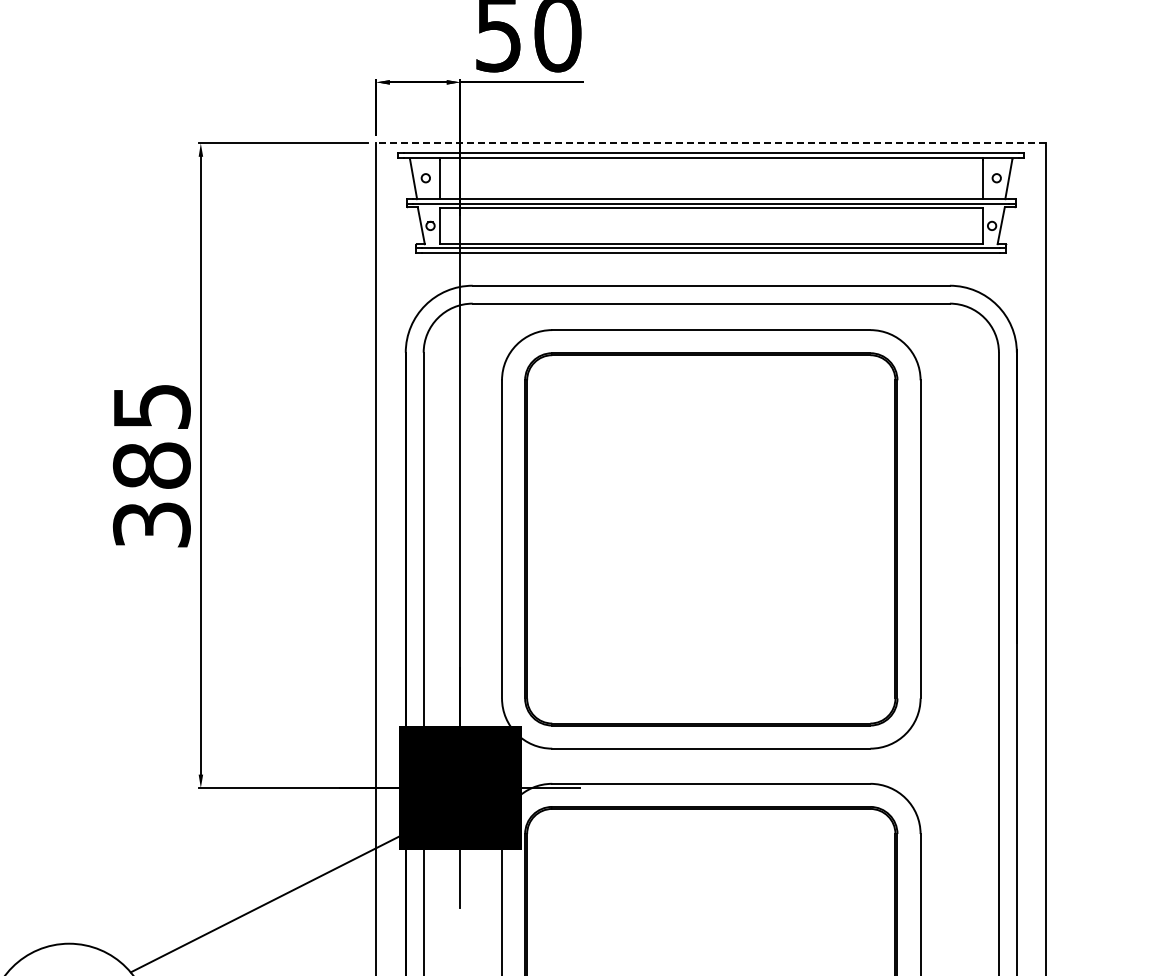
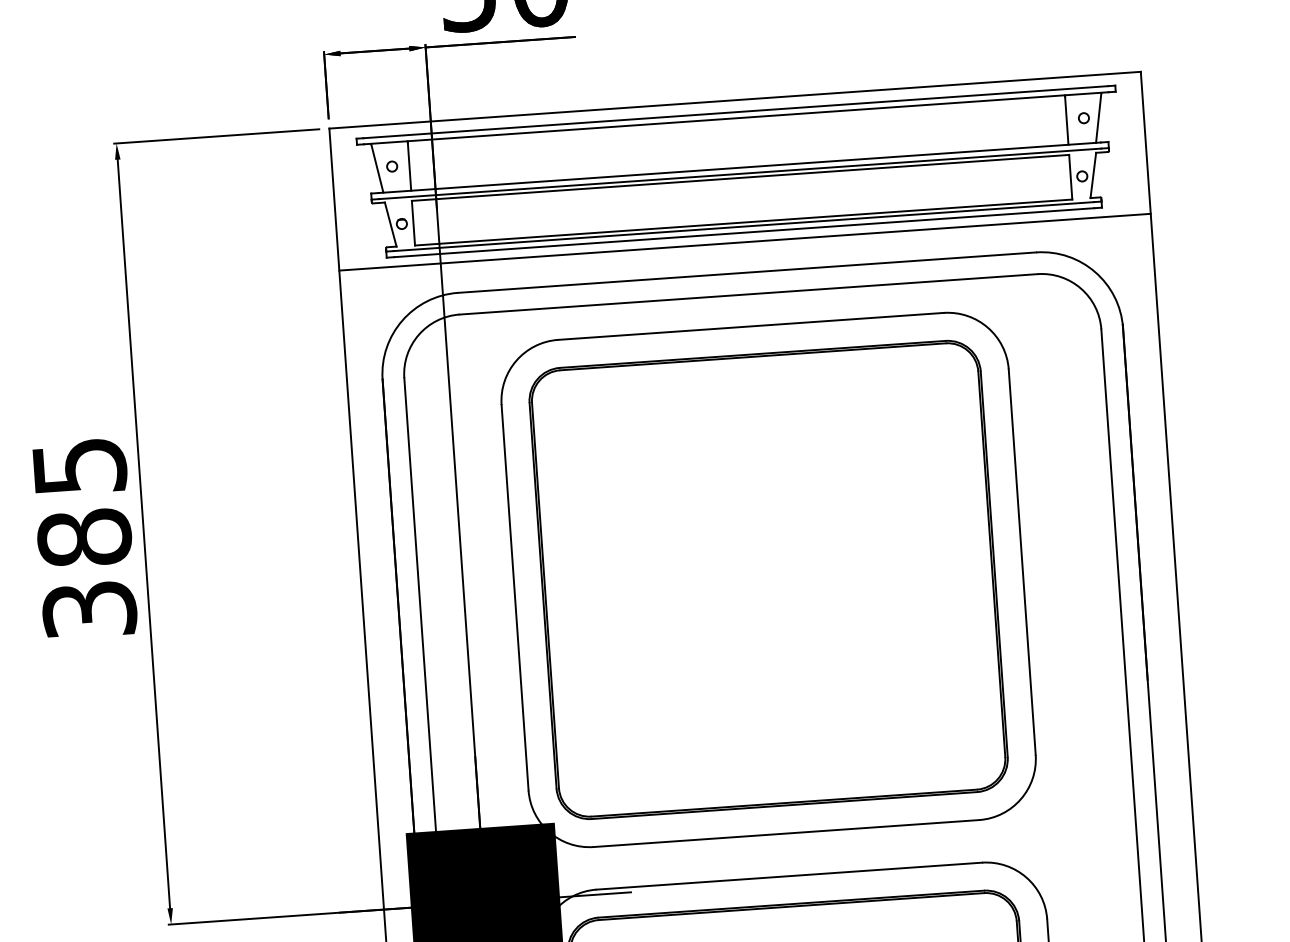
line: (711, 143) -> (735, 100), dashed -> solid
line: (711, 260) -> (745, 242), added

